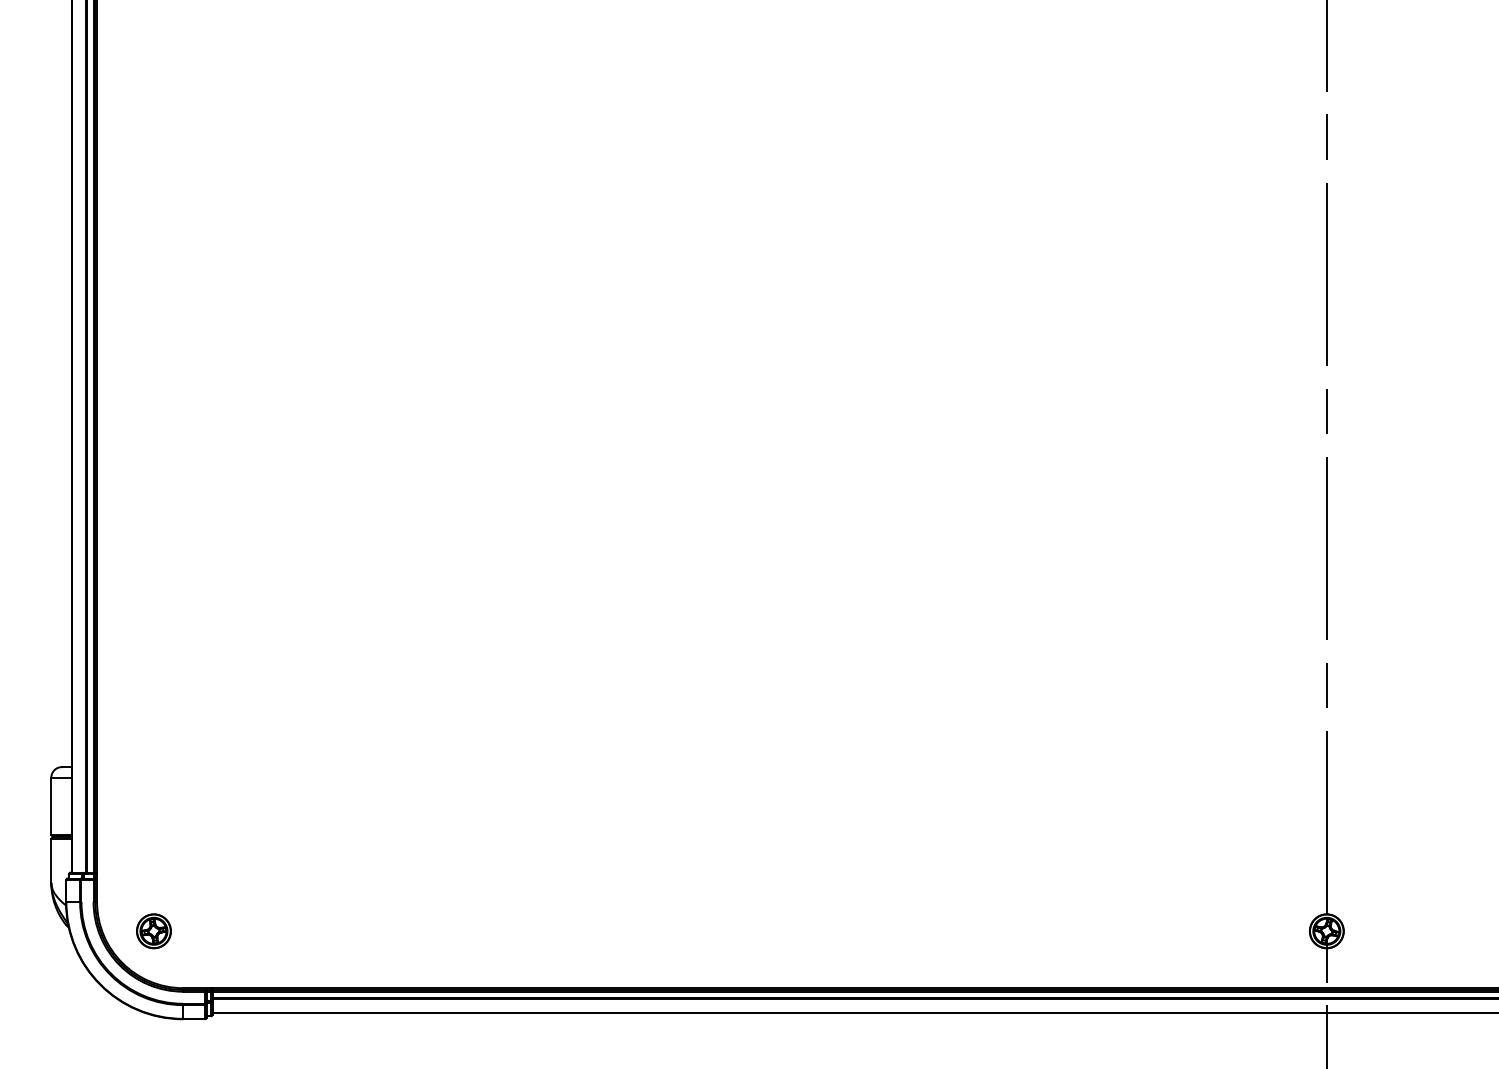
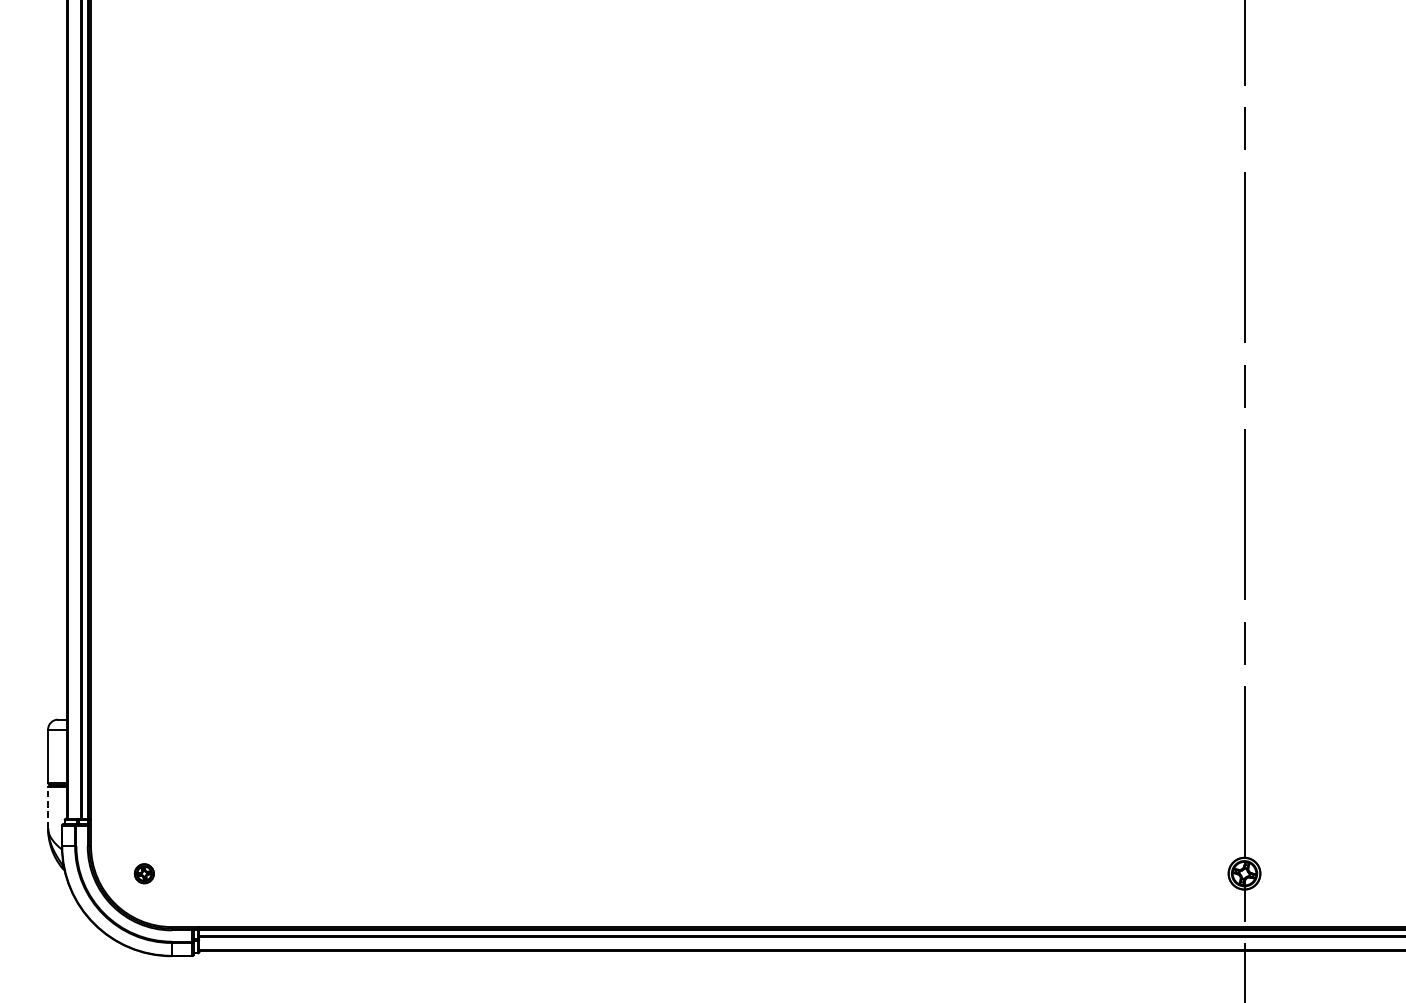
line: (51, 861) -> (48, 808), solid -> dashed
part: (153, 931) -> (143, 873), size x0.6

